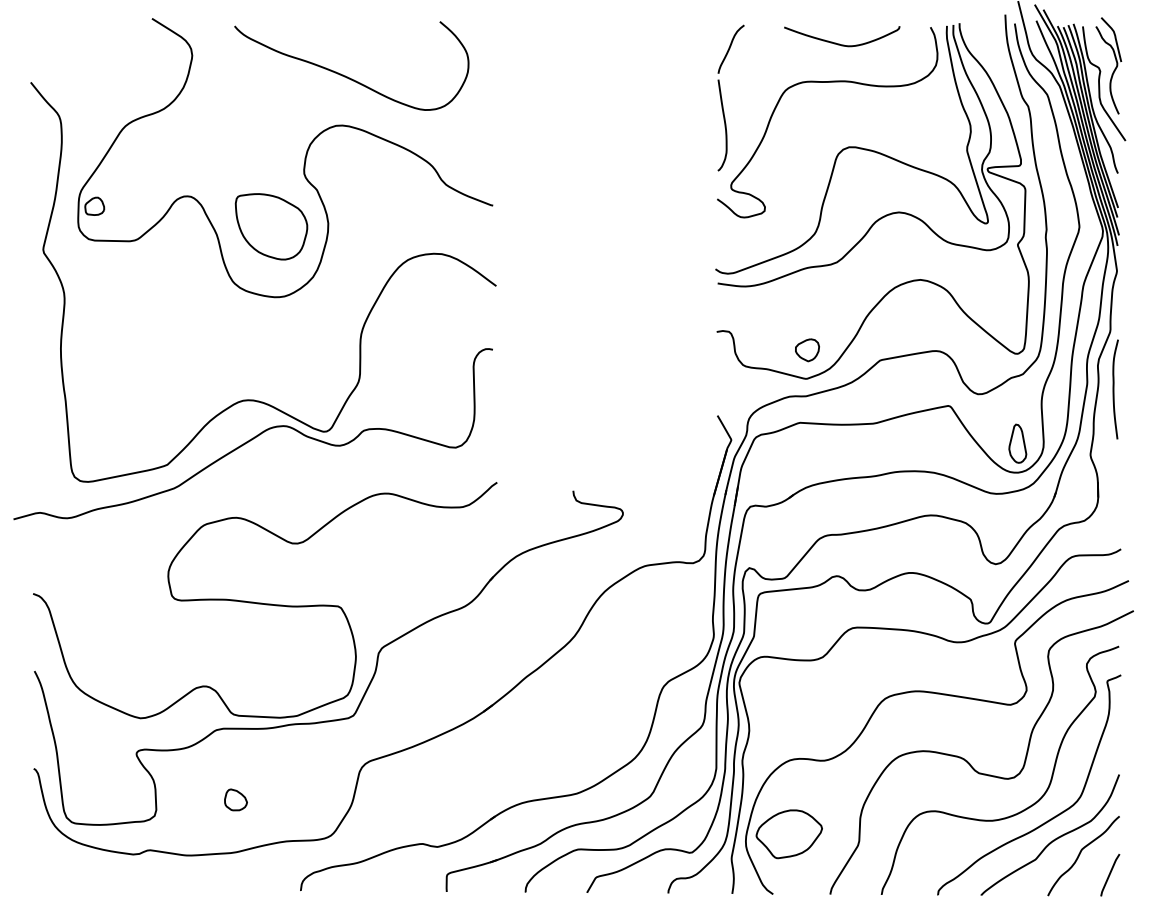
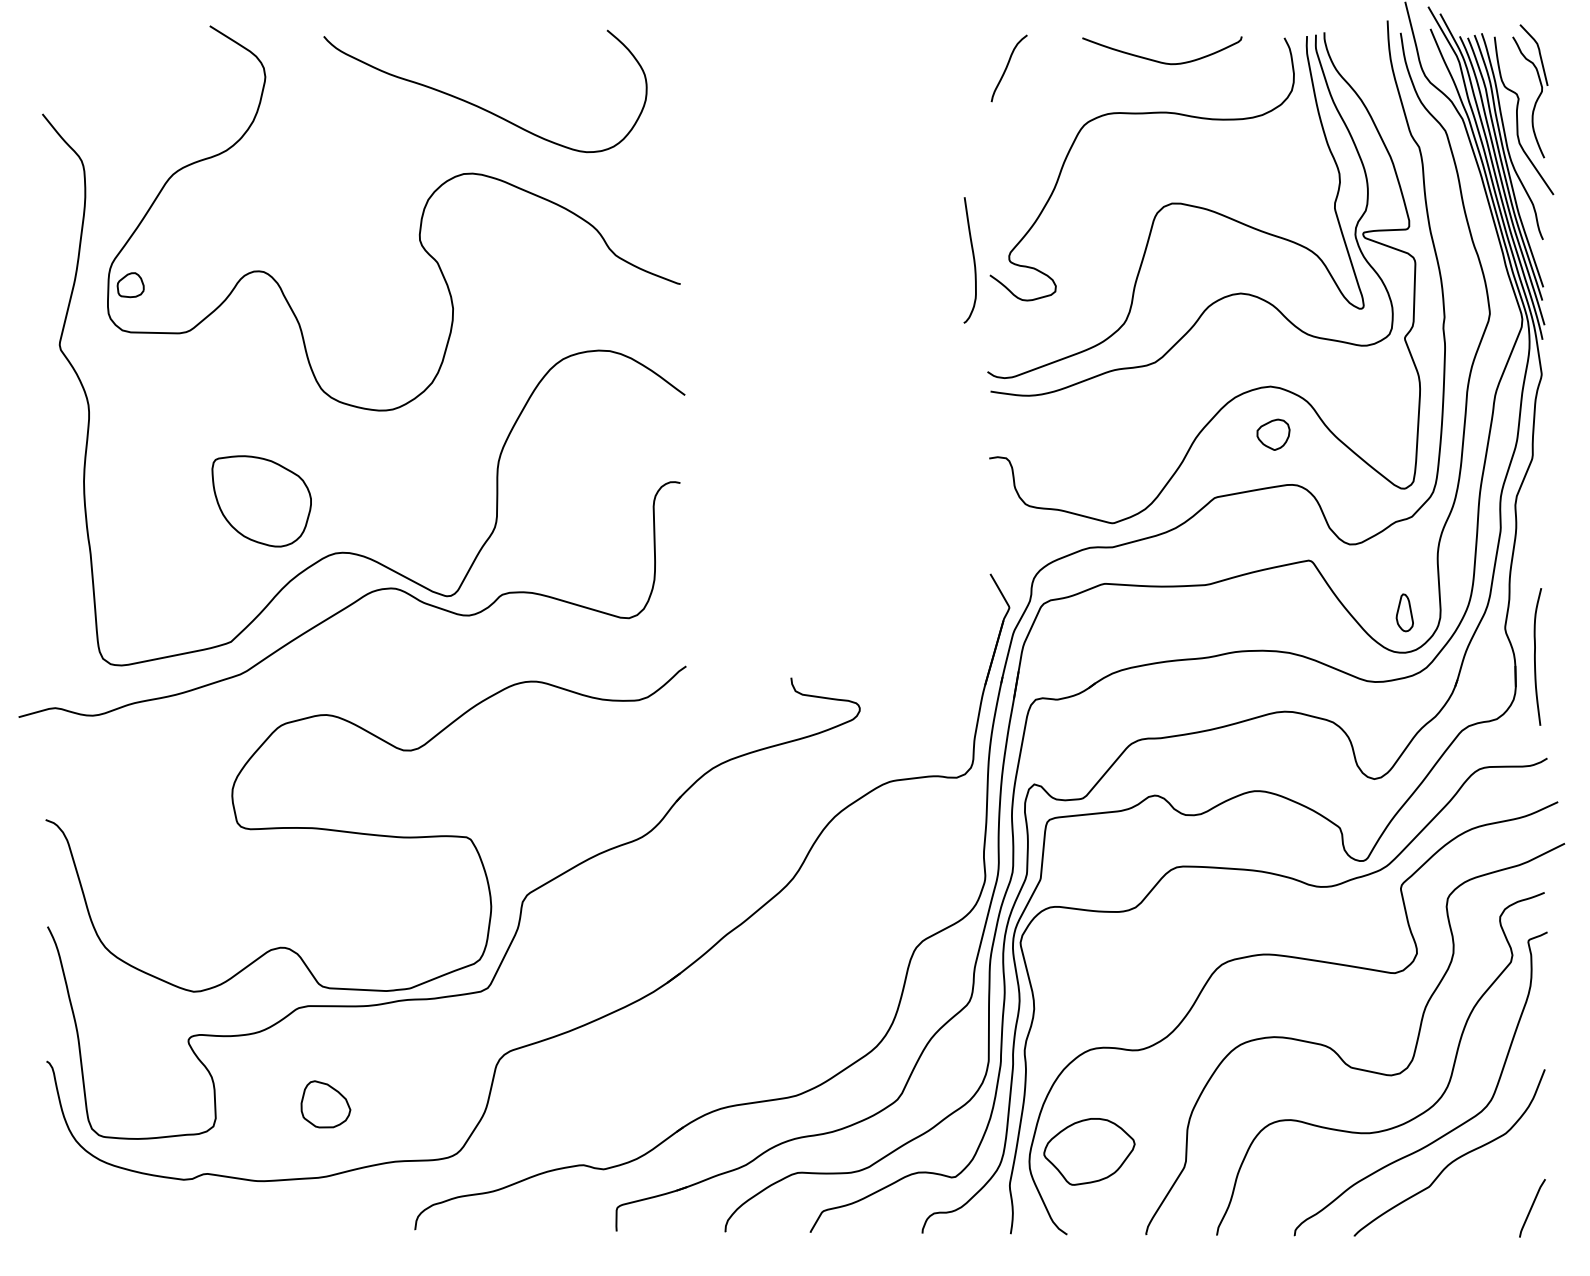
curve: (724, 125) -> (973, 260), moved
part: (271, 226) -> (261, 501), moved
part: (807, 350) -> (1273, 434), moved
curve: (1113, 389) -> (1535, 656), moved
part: (1017, 443) -> (1404, 612), size x0.7
part: (235, 799) -> (325, 1104), size x1.6
curve: (1080, 853) -> (1491, 1178), removed

